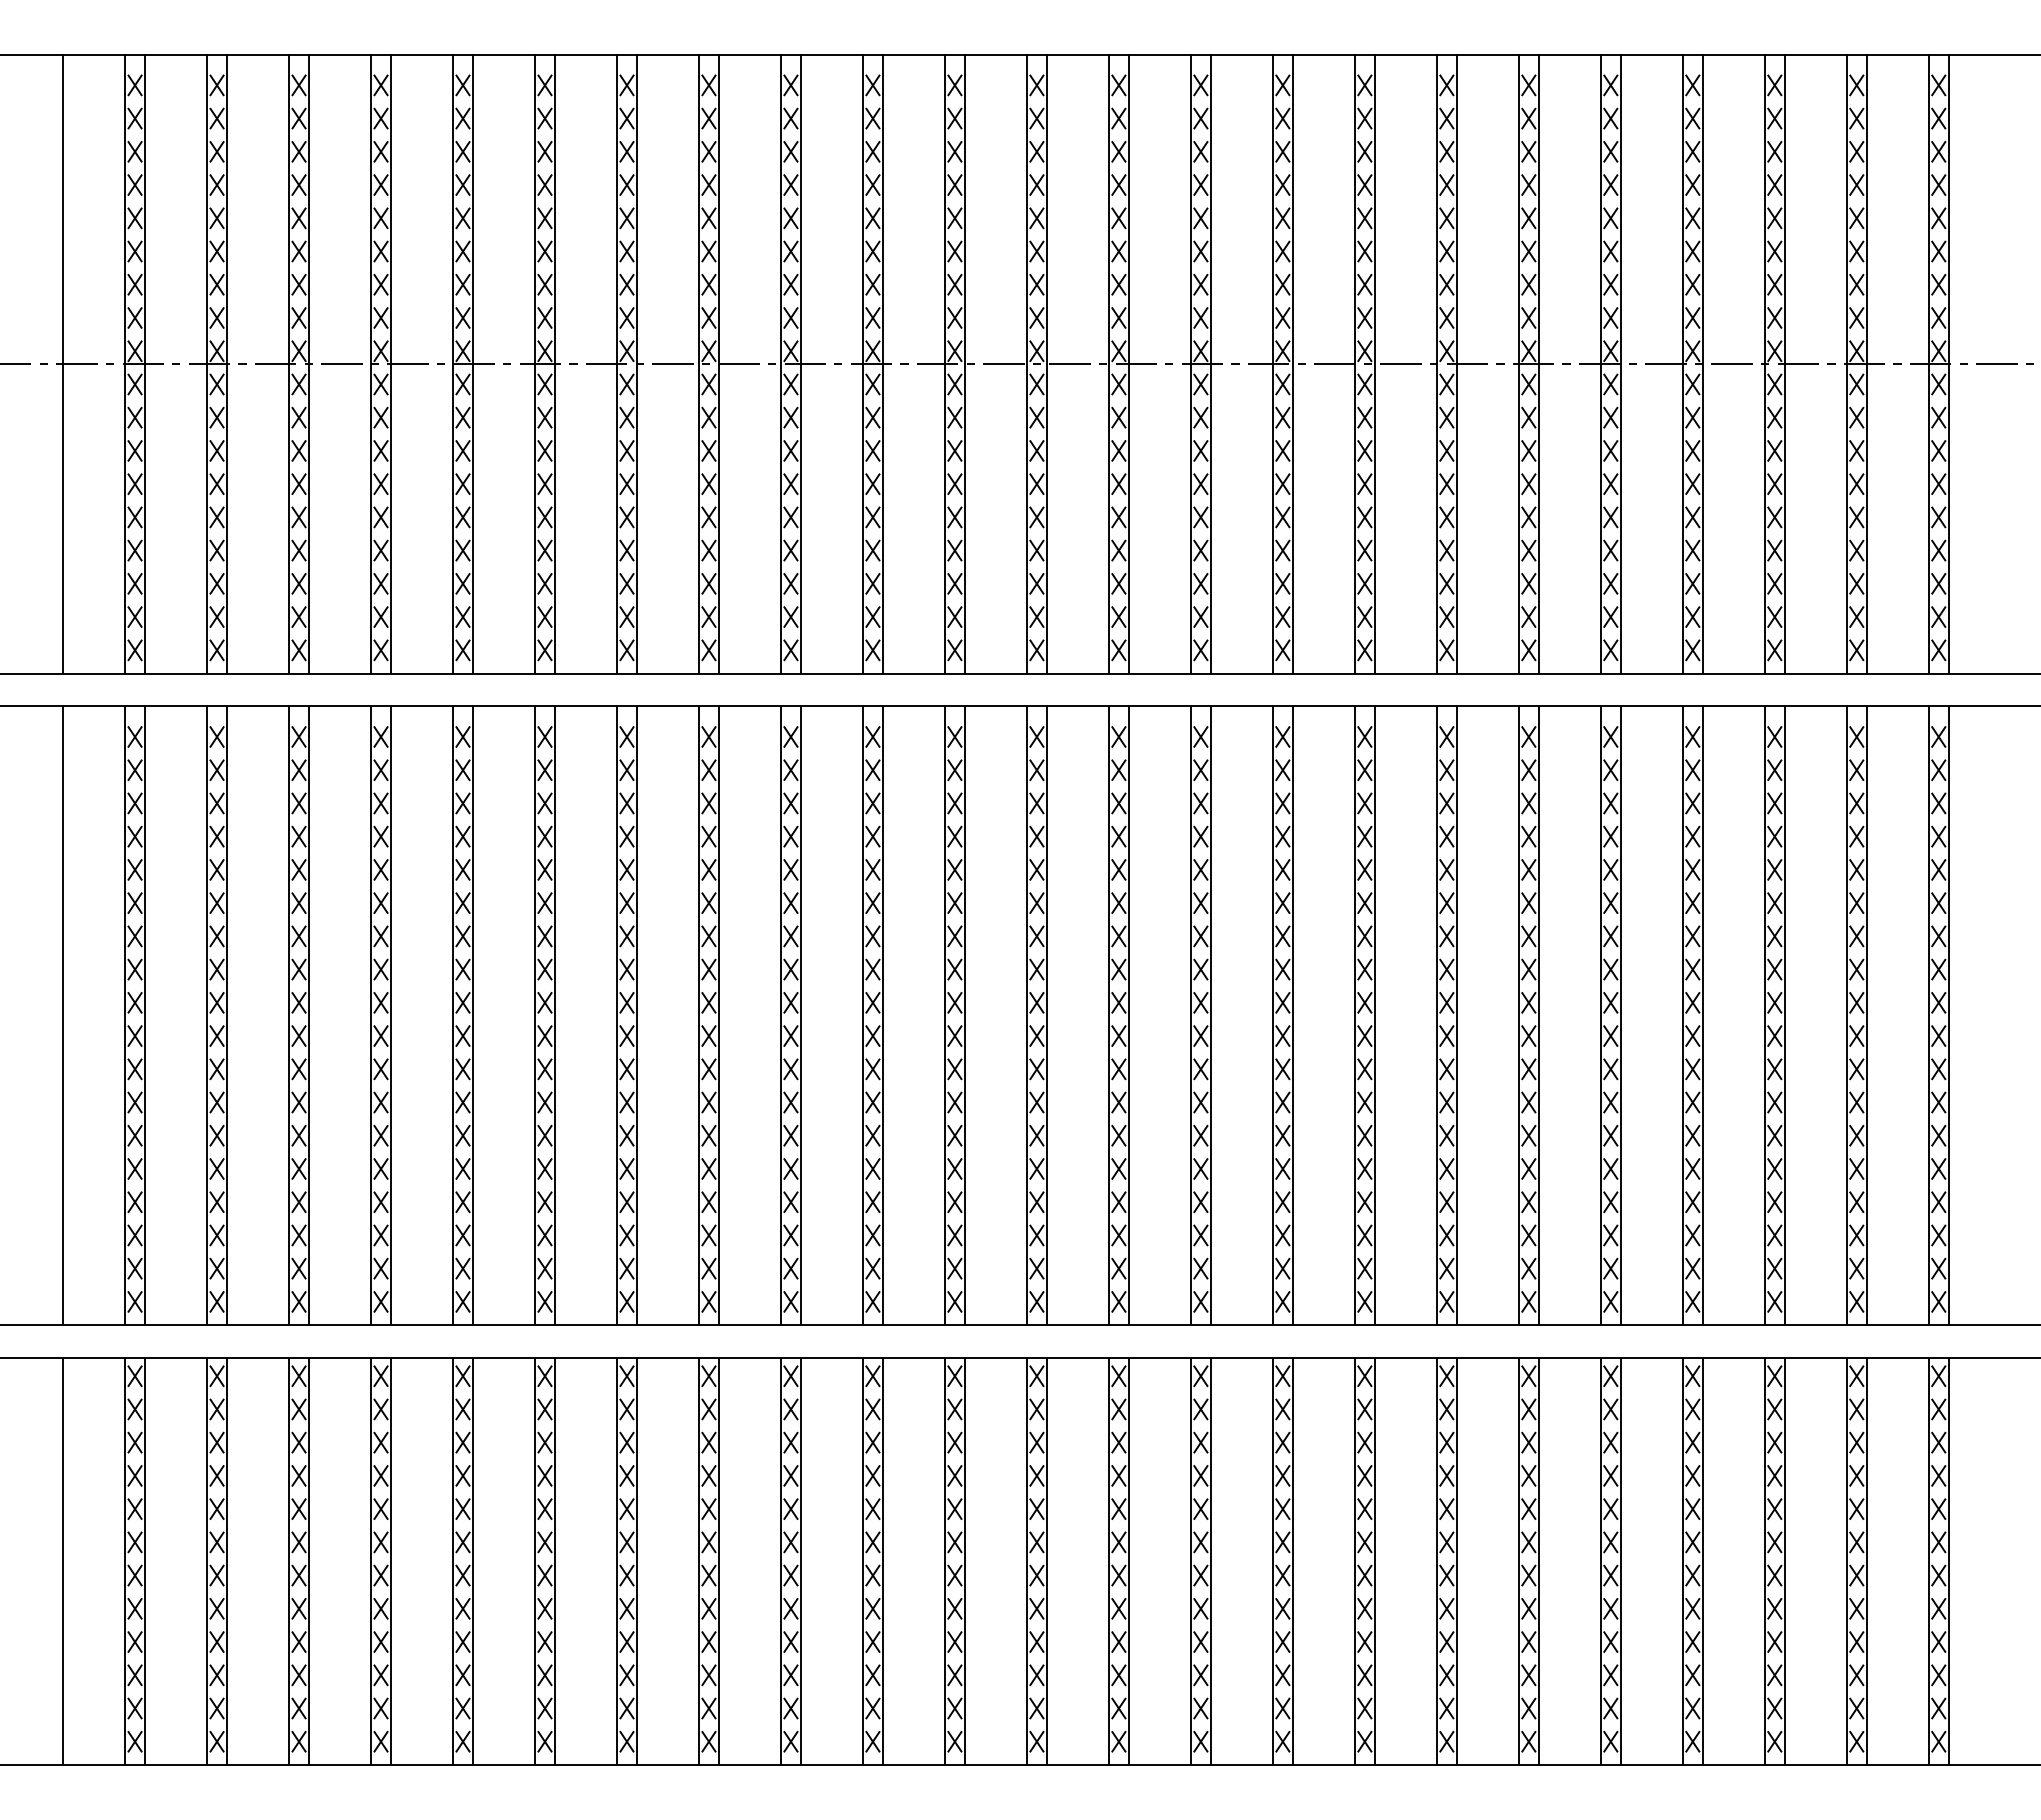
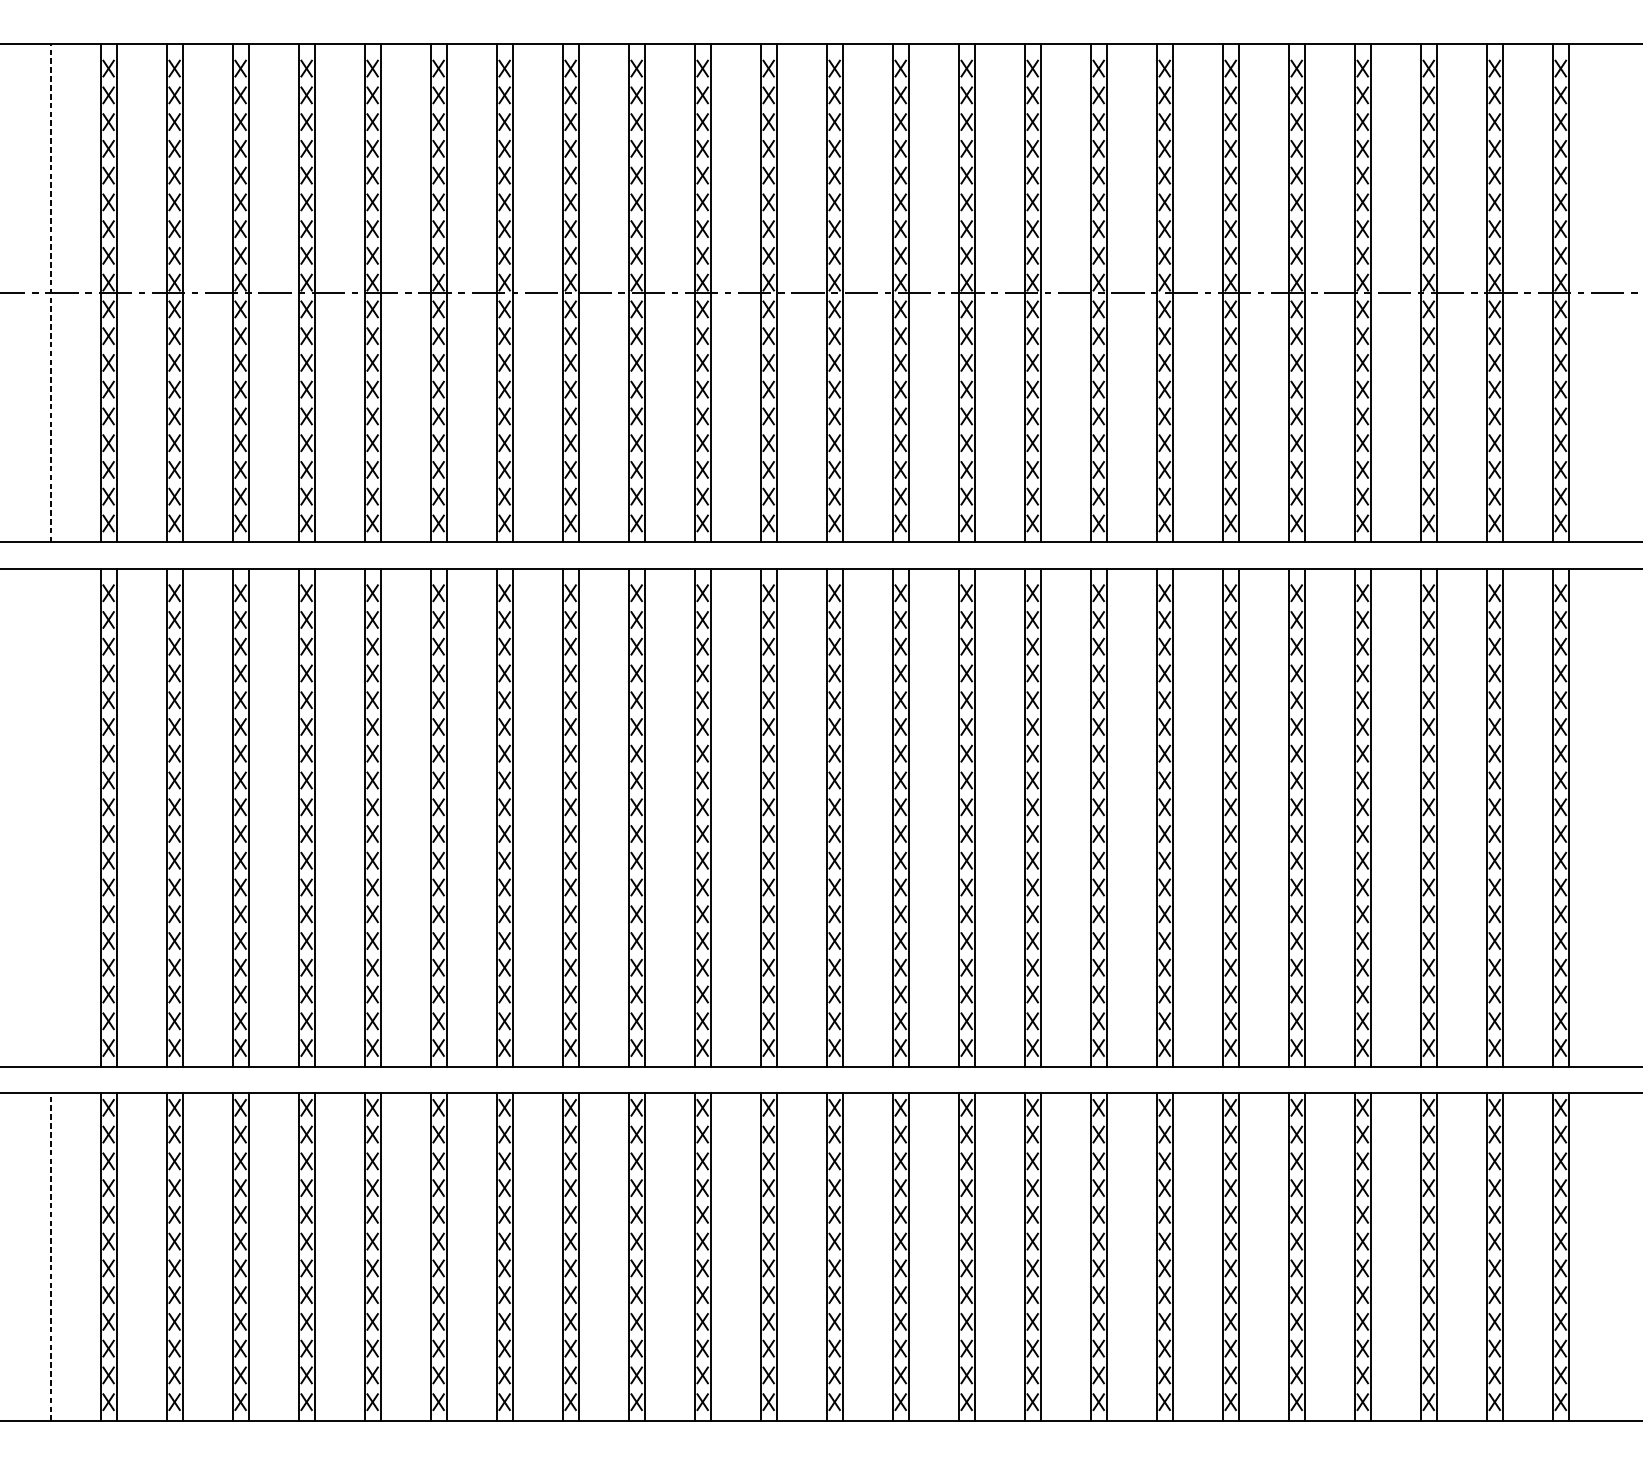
line: (62, 364) -> (50, 293), solid -> dashed
line: (62, 1015) -> (50, 817), removed
line: (62, 1561) -> (50, 1257), solid -> dashed

